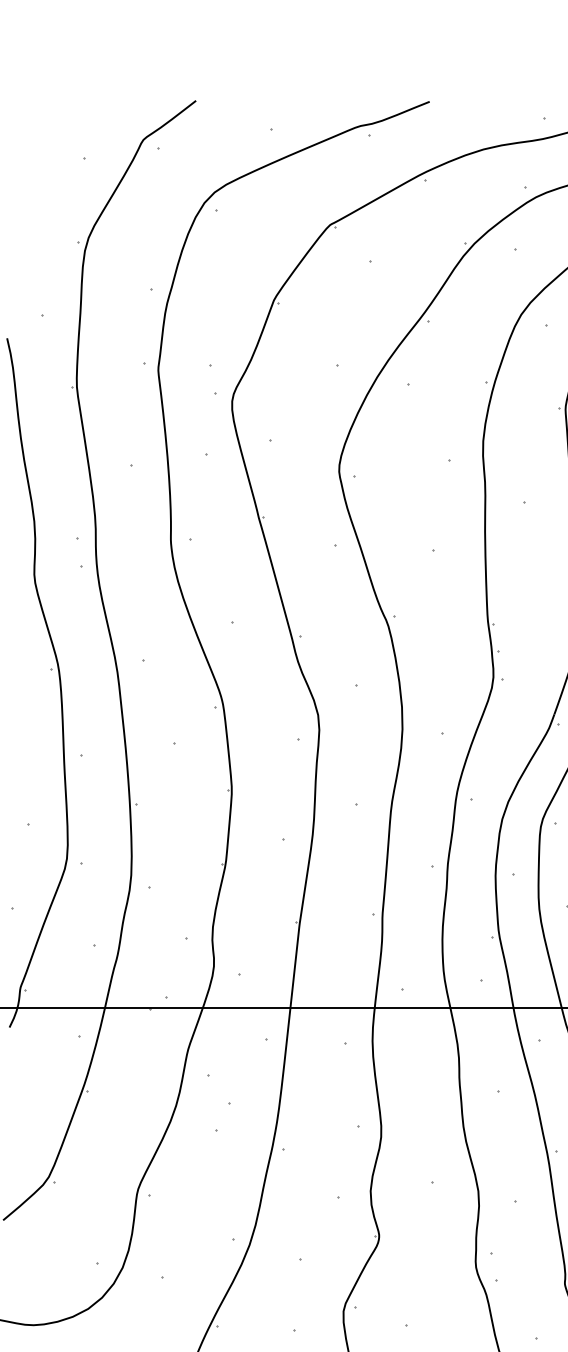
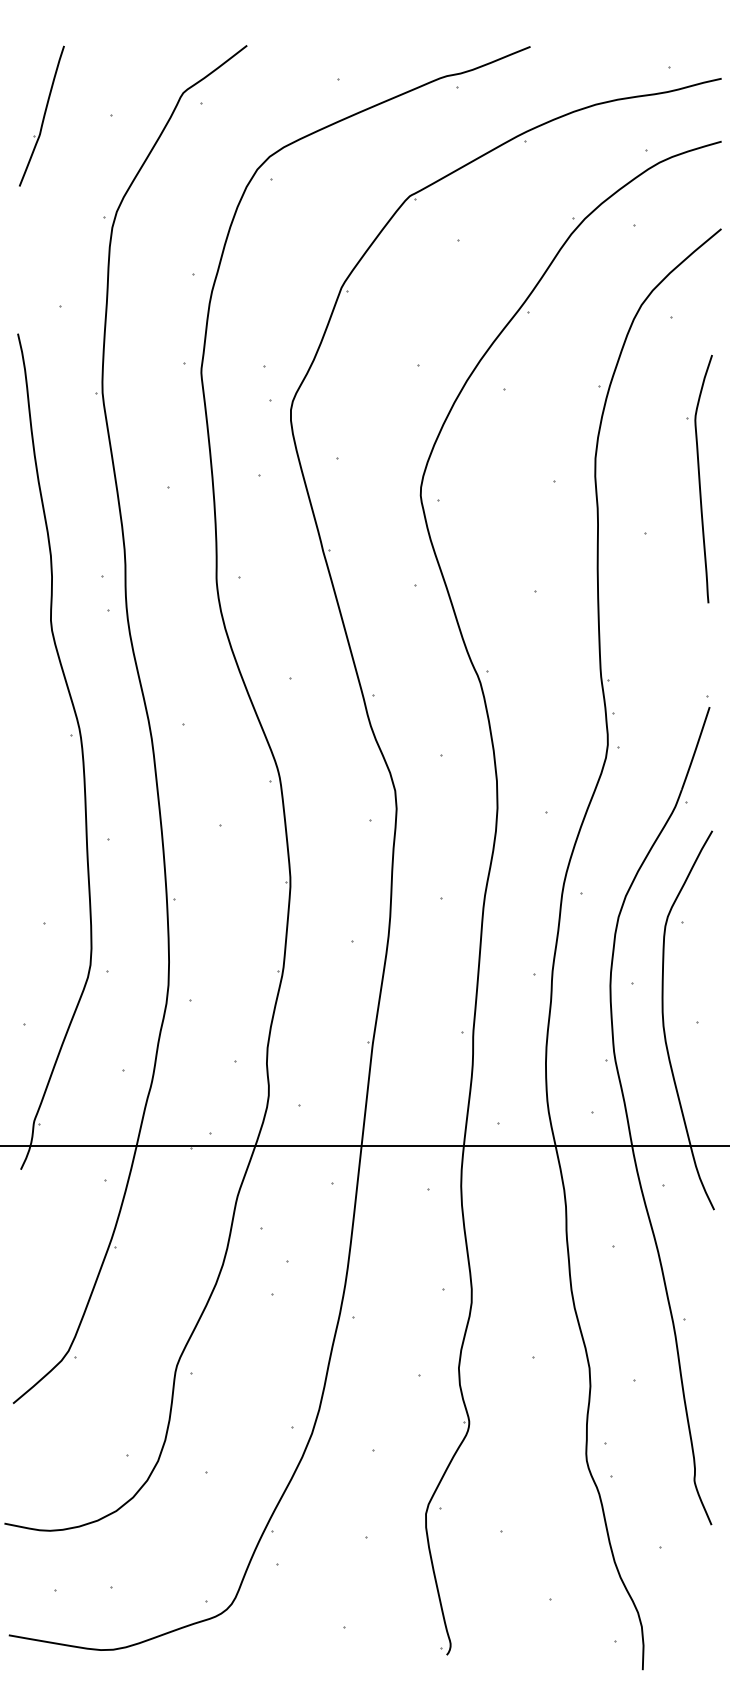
part: (26, 158) -> (41, 115), added

